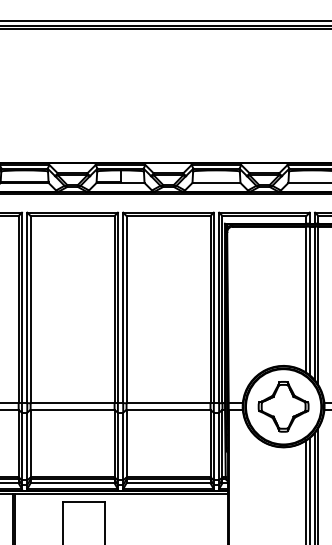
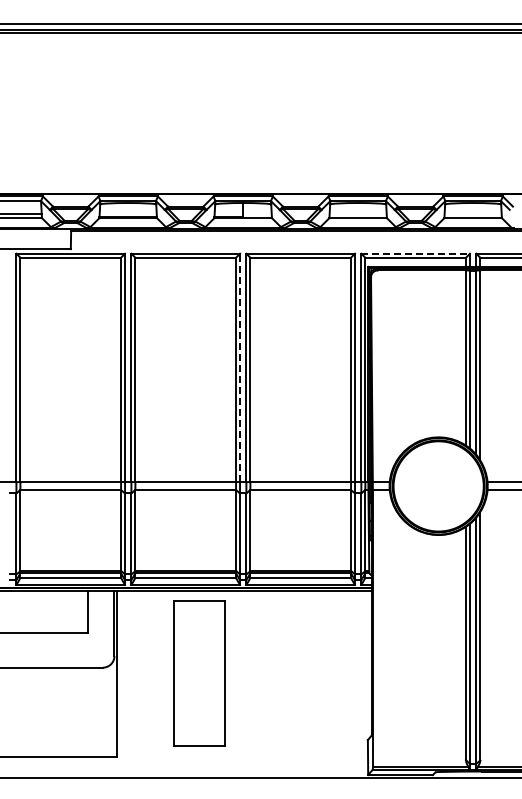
line: (265, 212) -> (416, 253), solid -> dashed
line: (118, 307) -> (240, 367), solid -> dashed
part: (283, 406) -> (438, 486), removed

